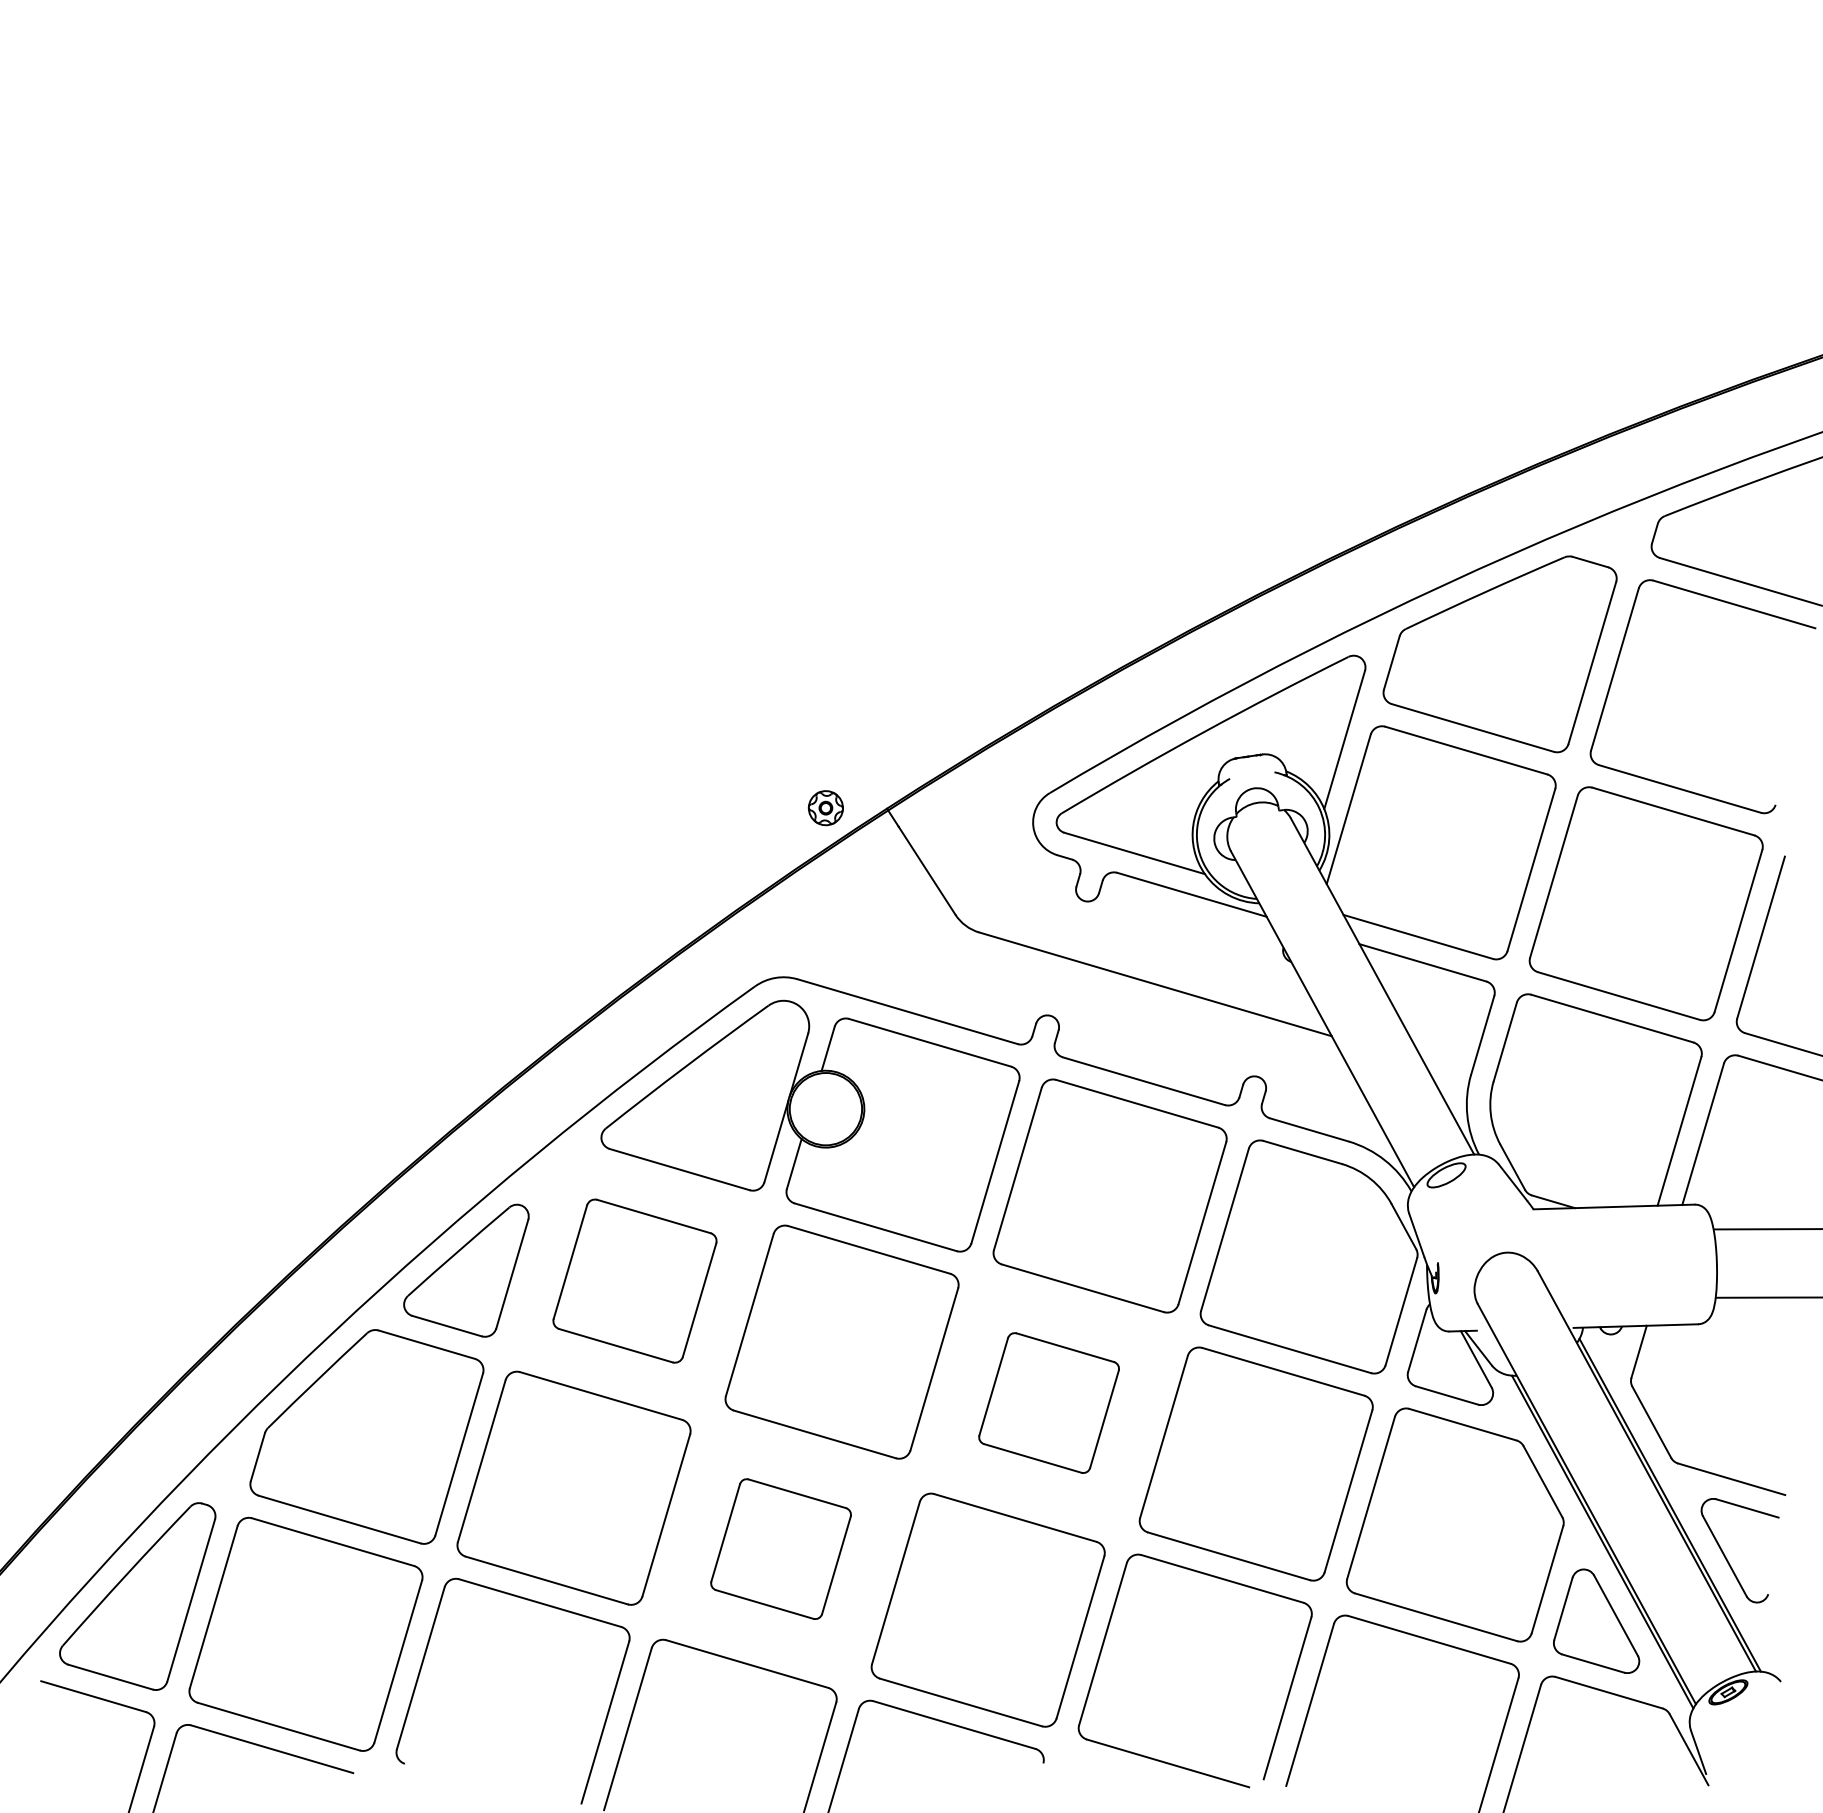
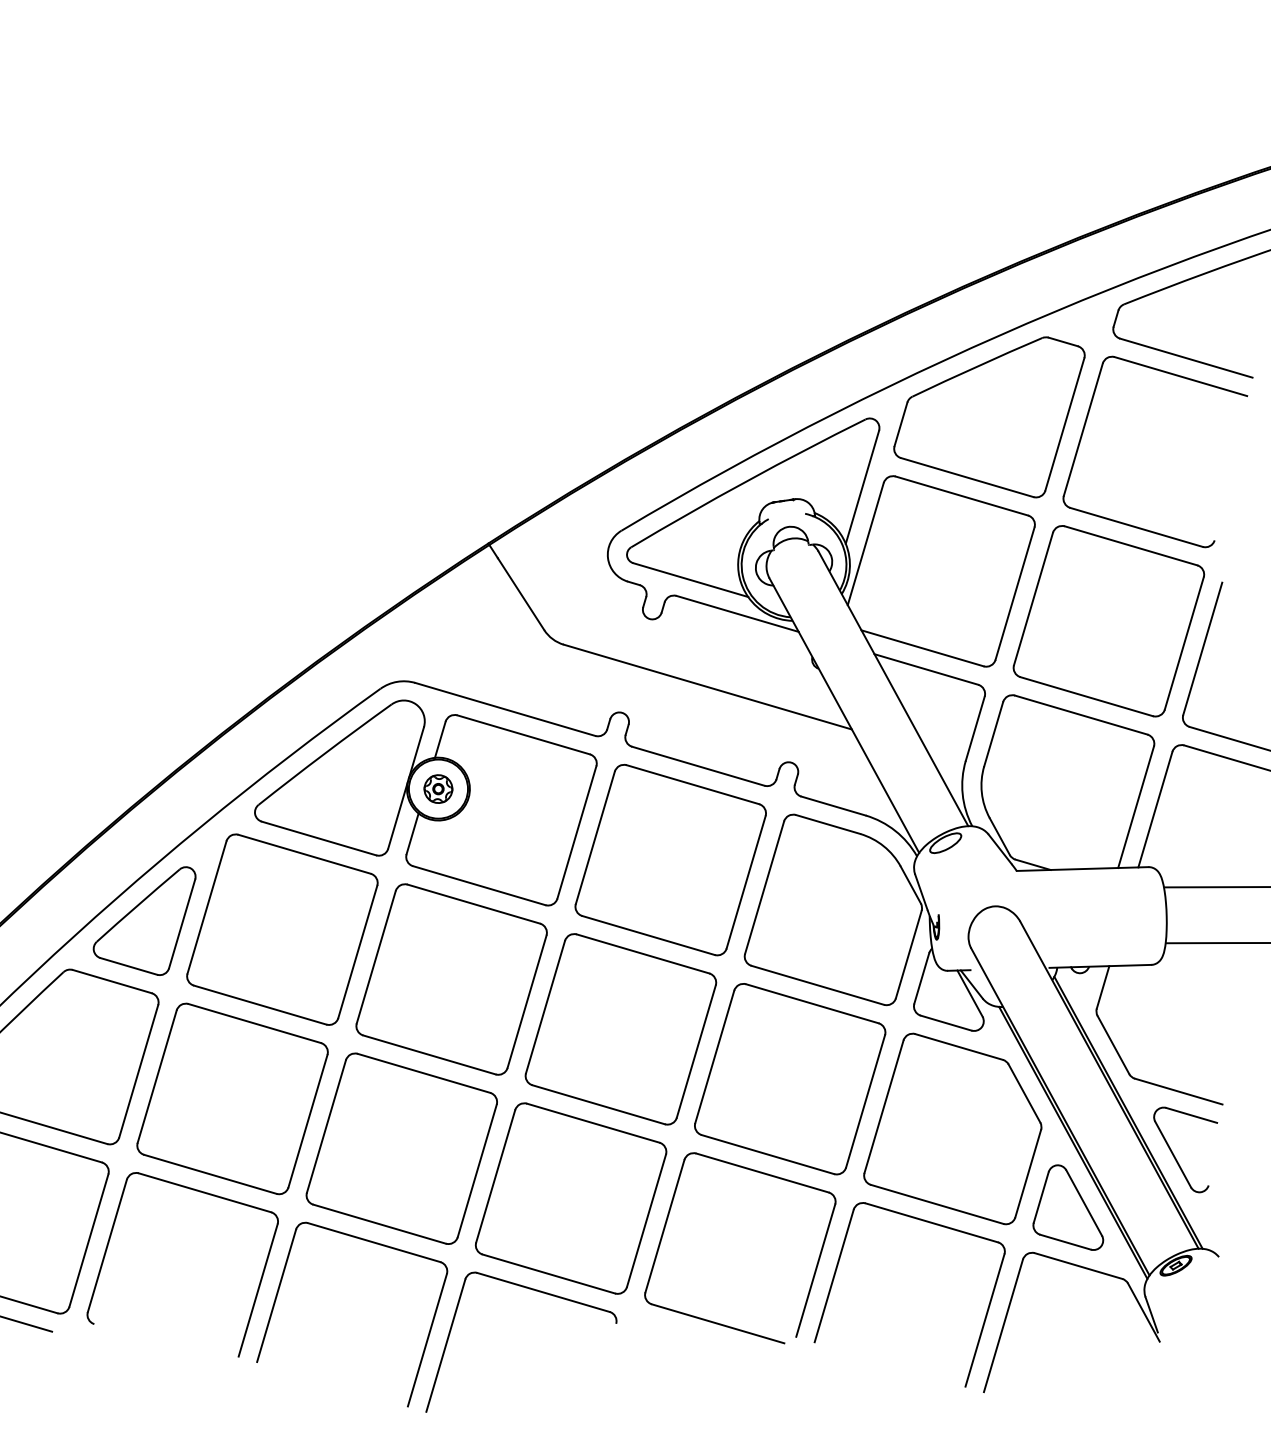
part: (825, 808) -> (438, 789), moved
part: (634, 1280) -> (282, 929), size x1.43
part: (1048, 1402) -> (620, 1028), size x1.67
part: (780, 1548) -> (401, 1148), size x1.67

